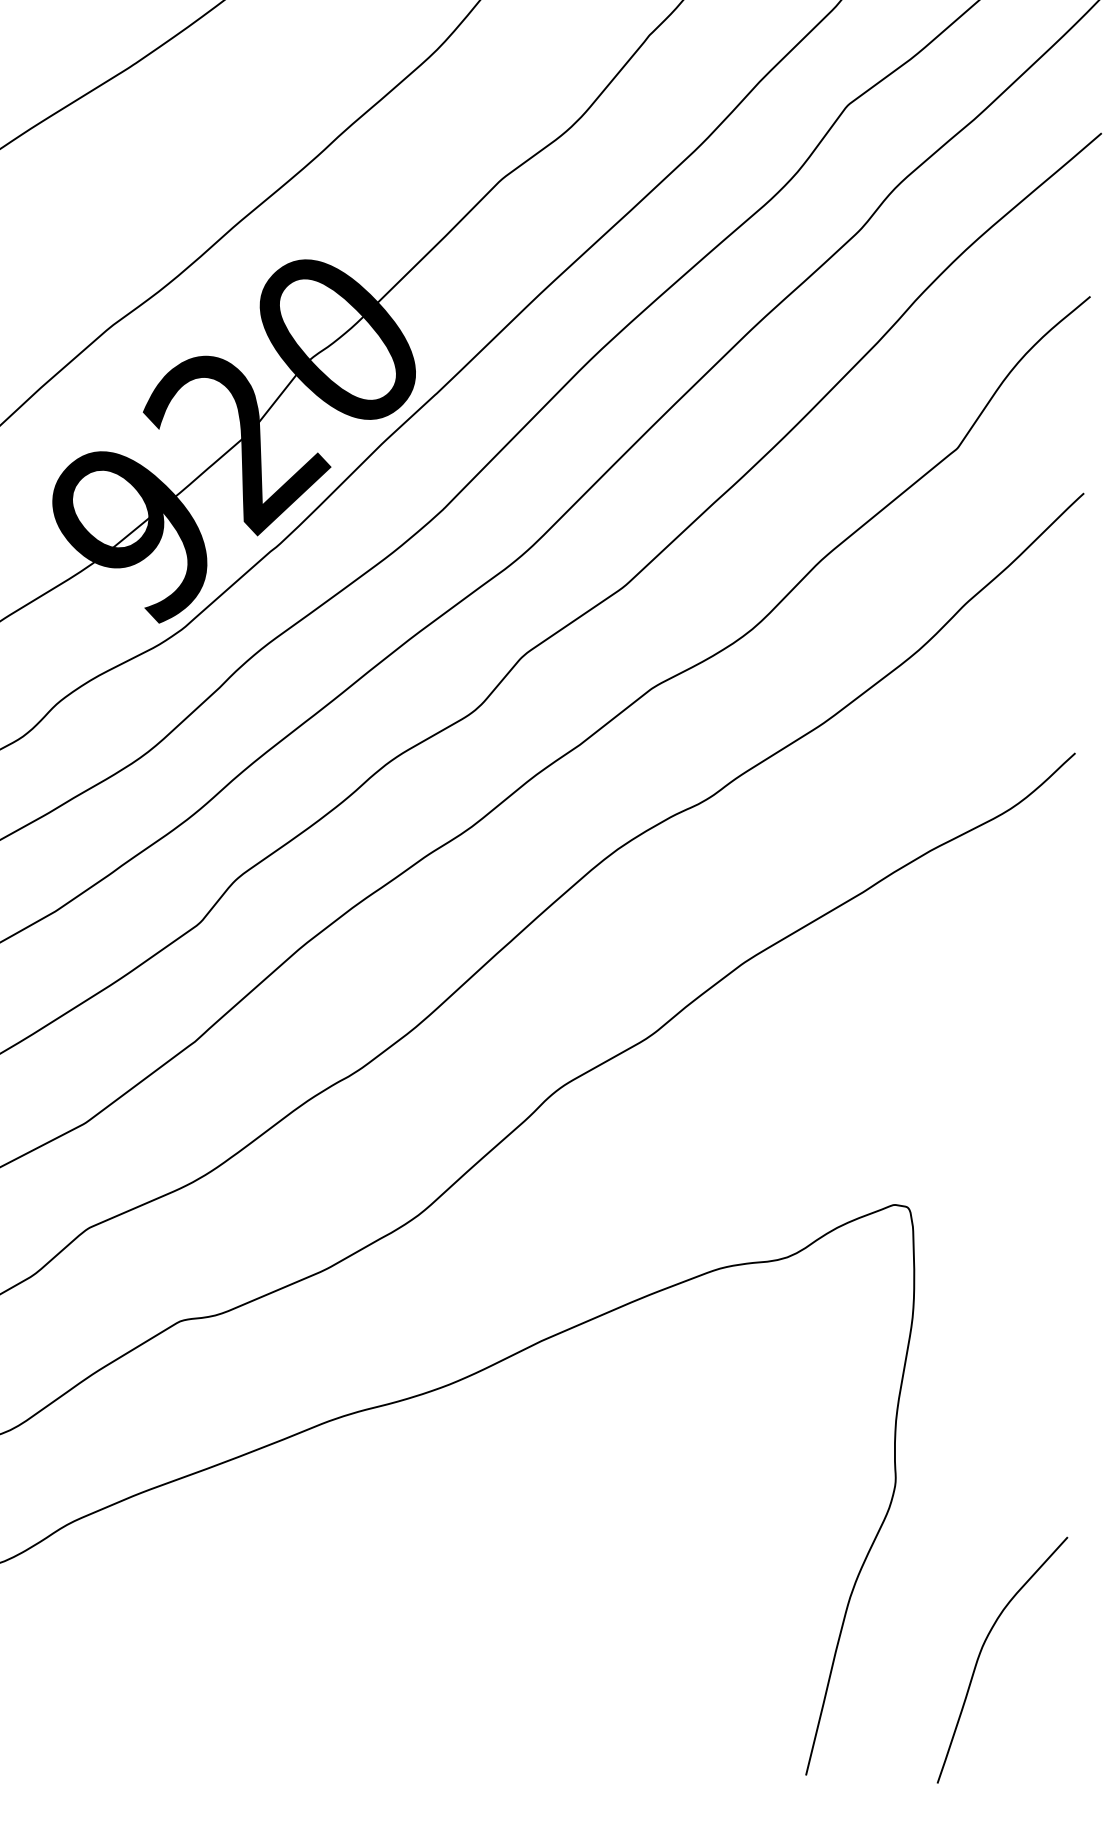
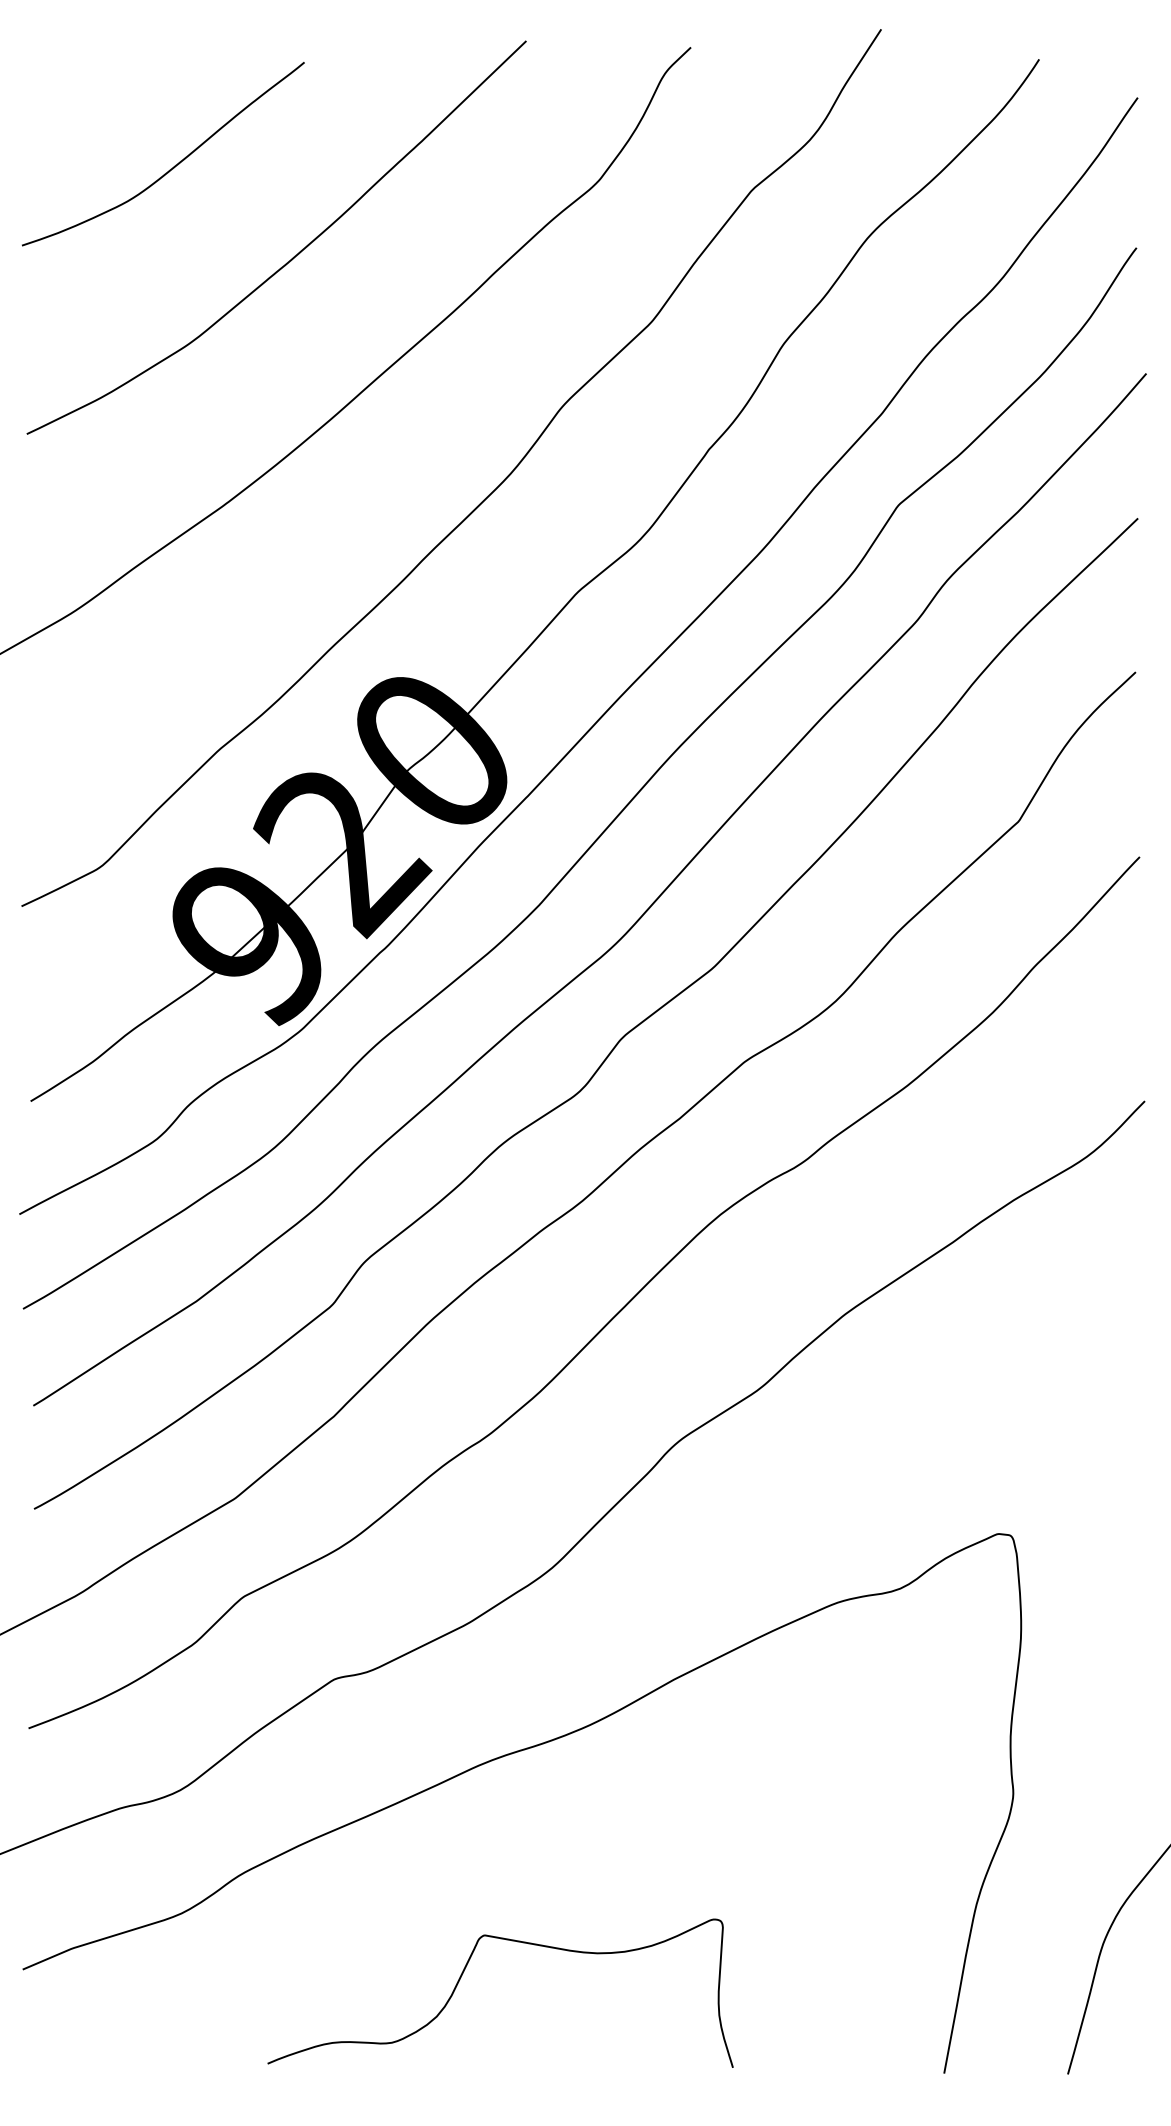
curve: (300, 1641) -> (463, 1973), added

